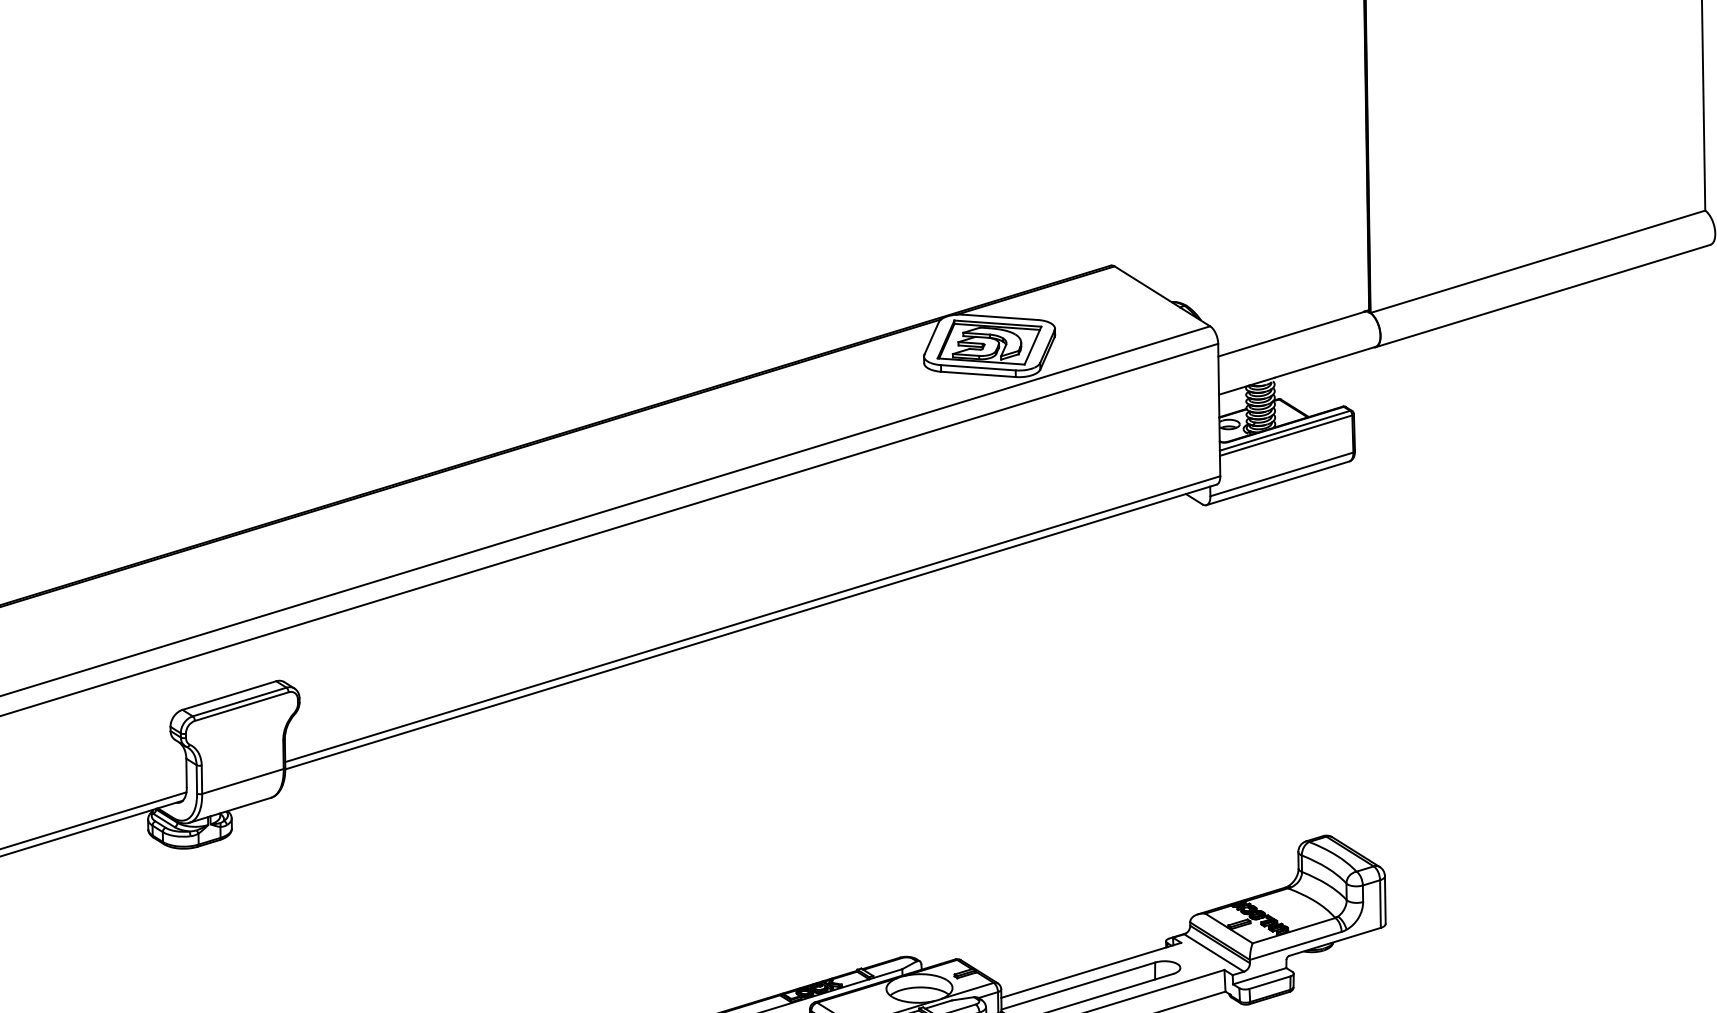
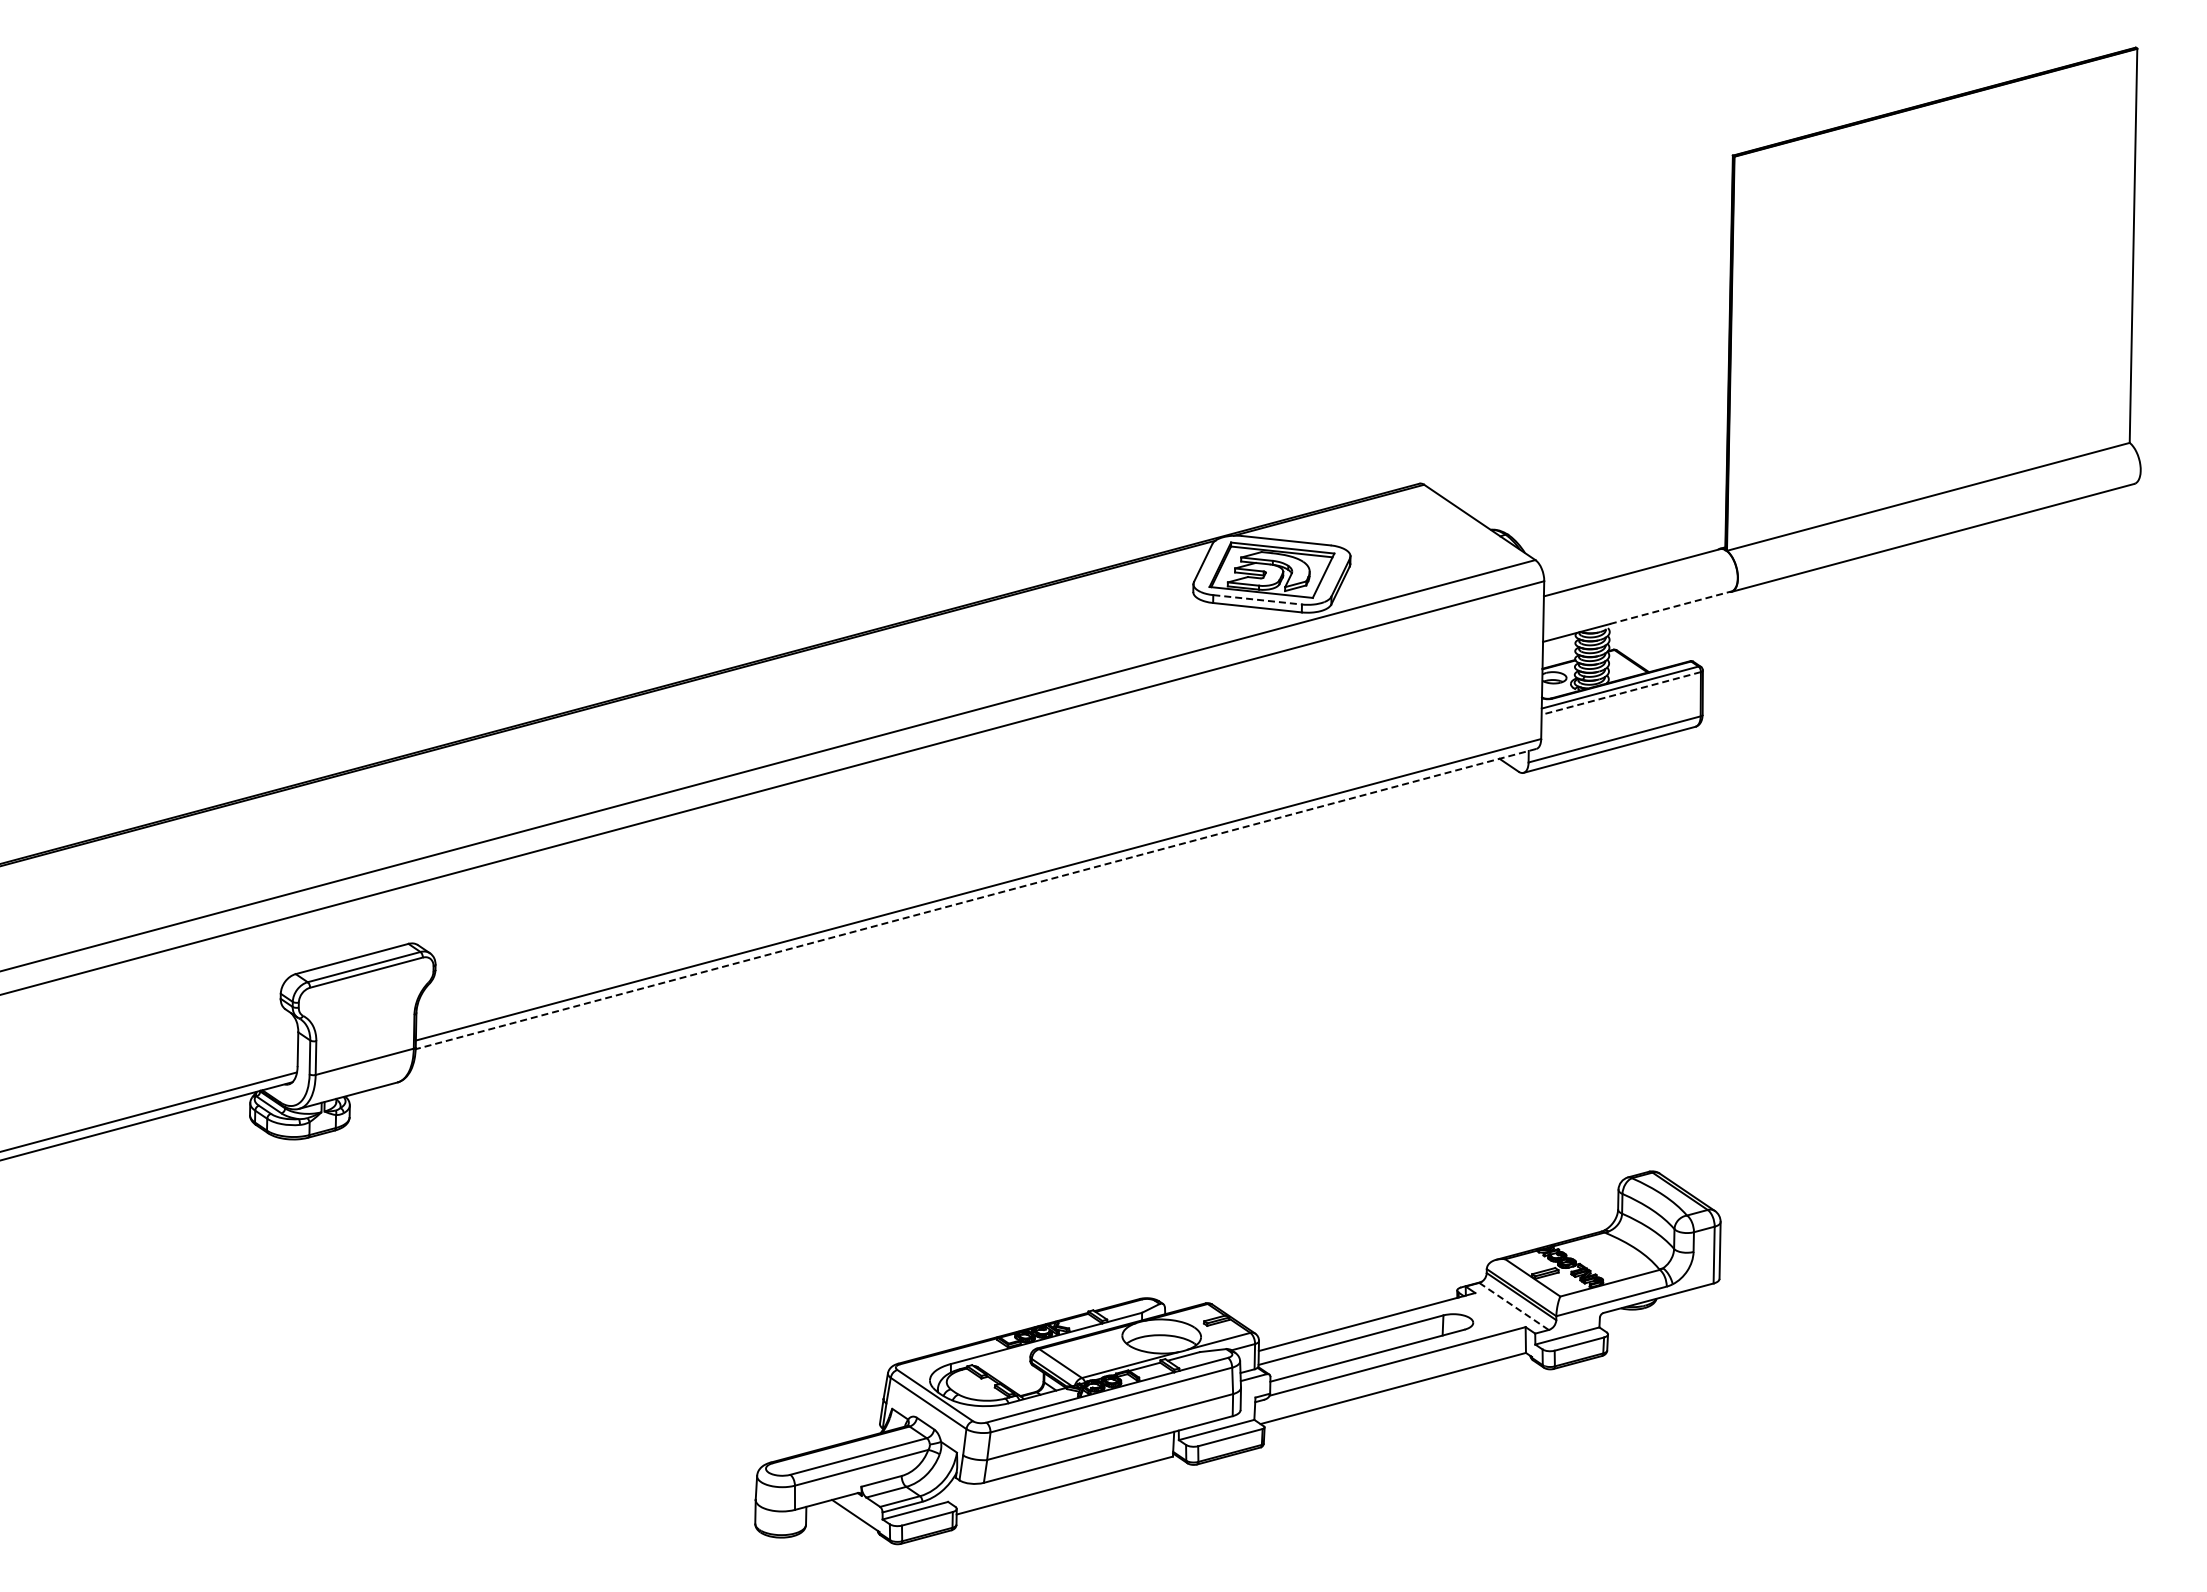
line: (1324, 362) -> (1670, 607), solid -> dashed
line: (978, 367) -> (1257, 599), solid -> dashed
line: (1285, 435) -> (1620, 693), solid -> dashed
line: (750, 627) -> (975, 899), solid -> dashed
line: (1214, 953) -> (1514, 1306), solid -> dashed

